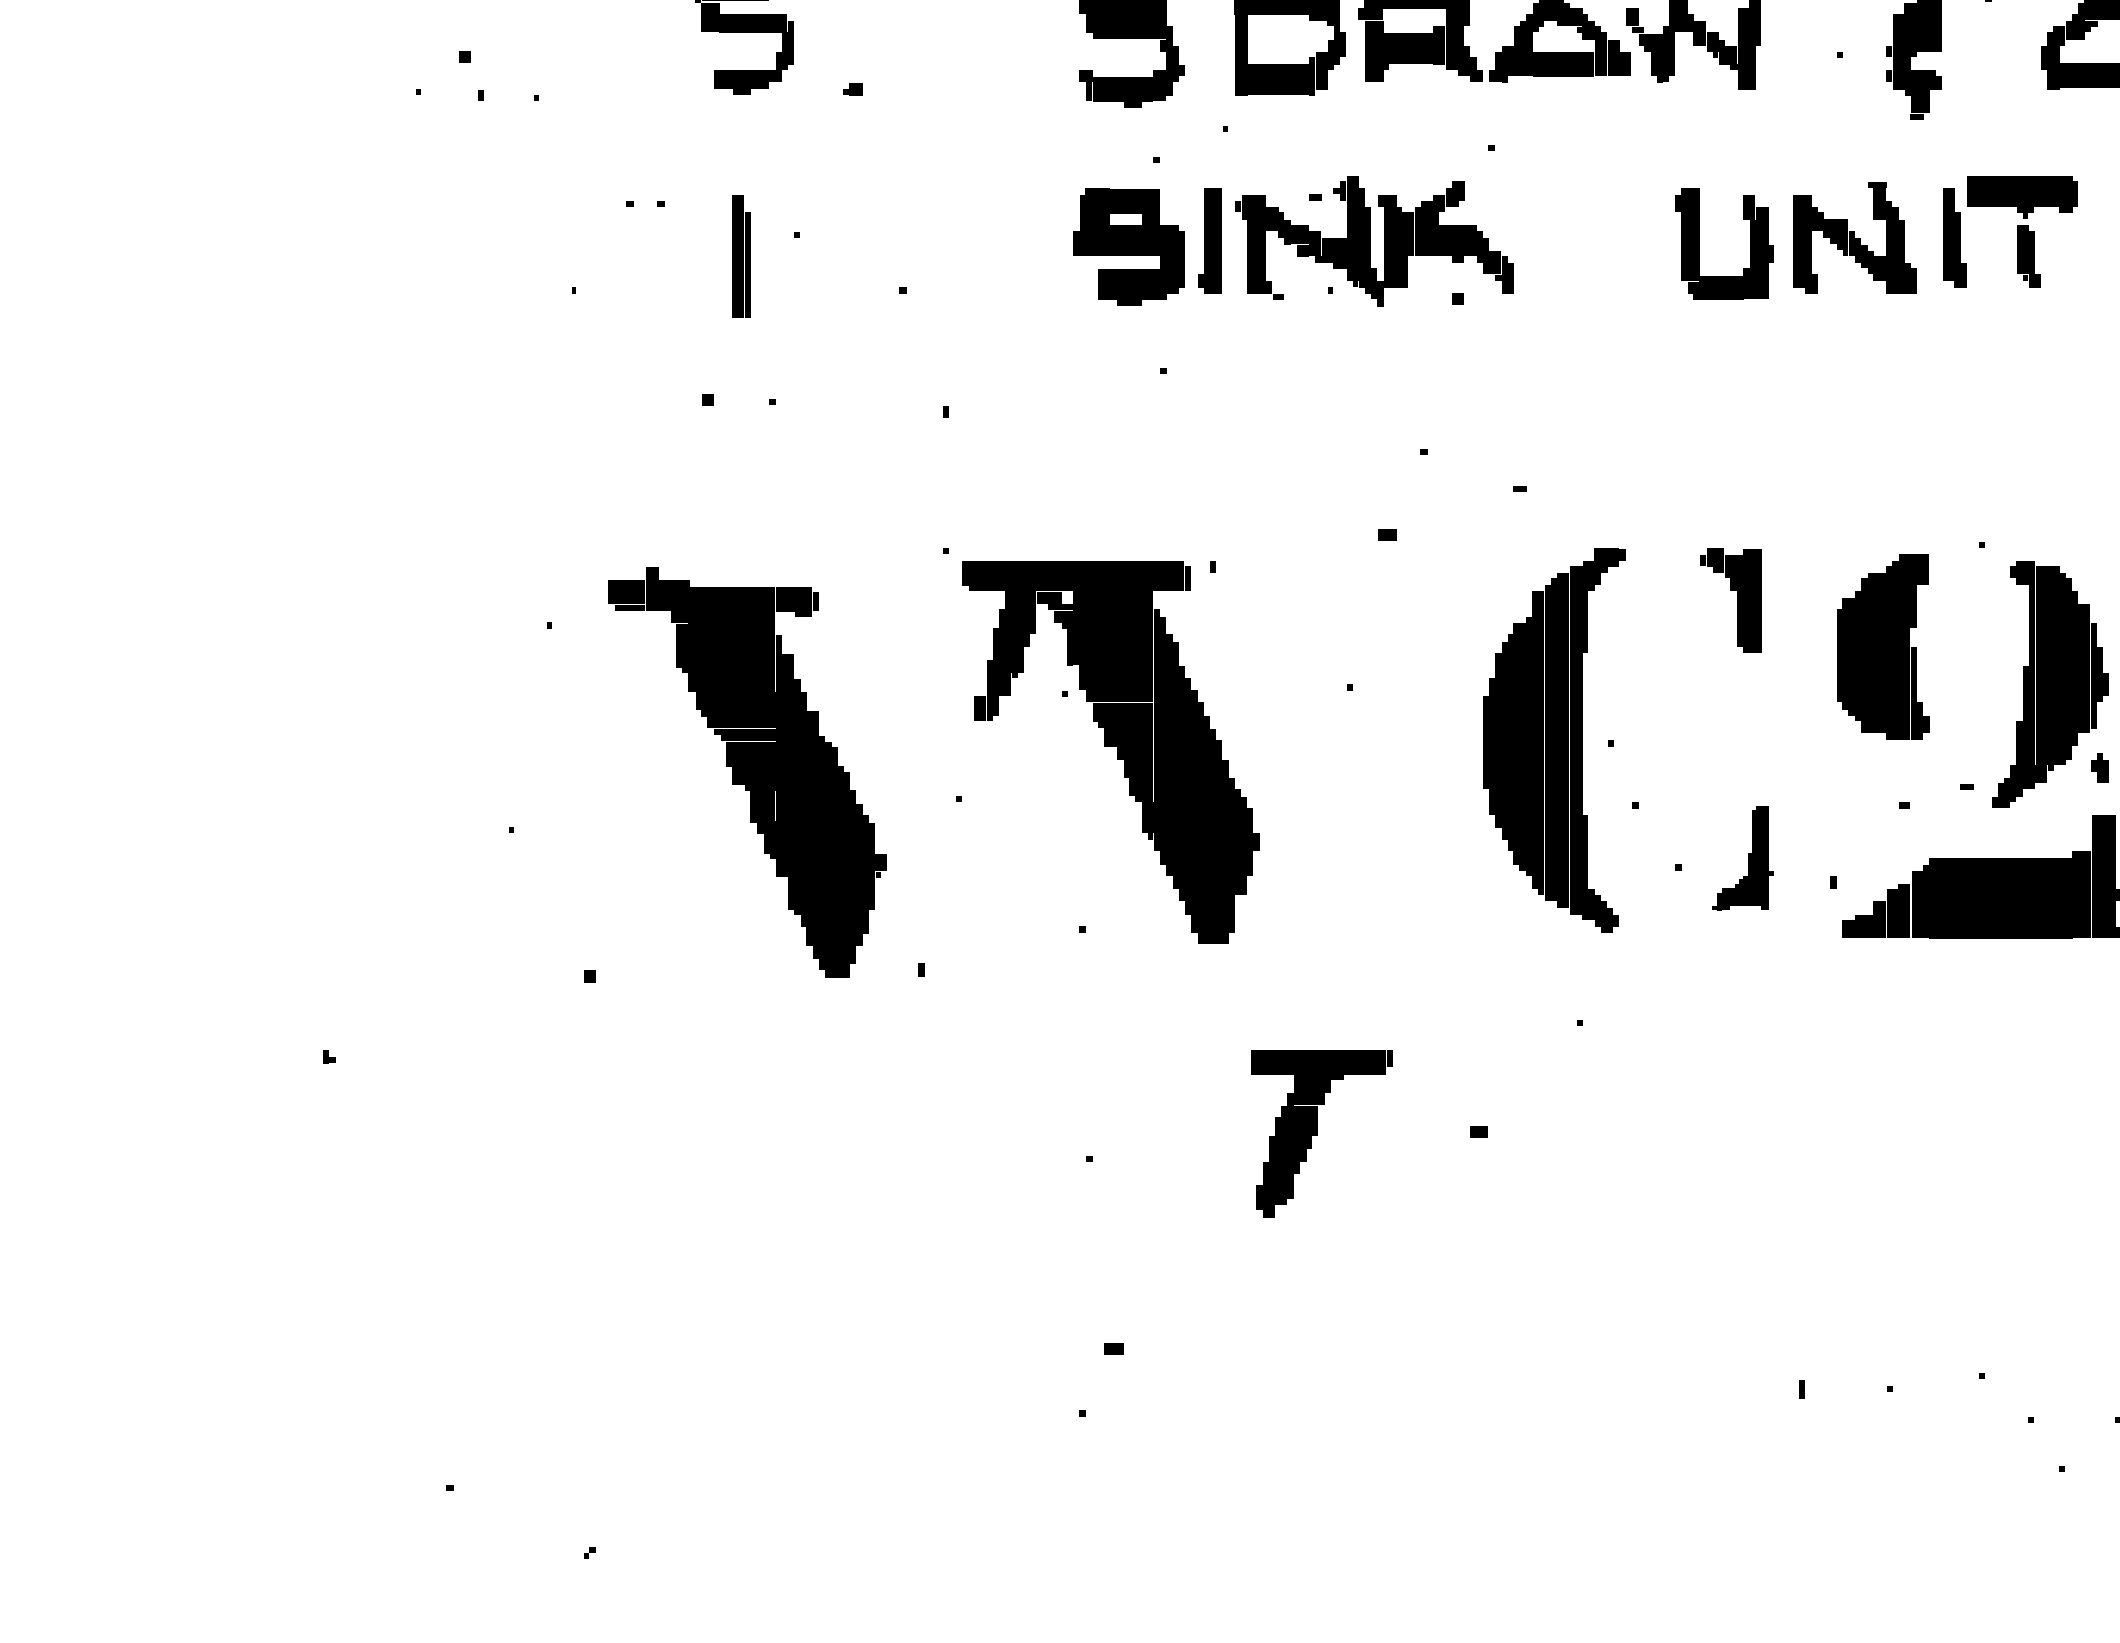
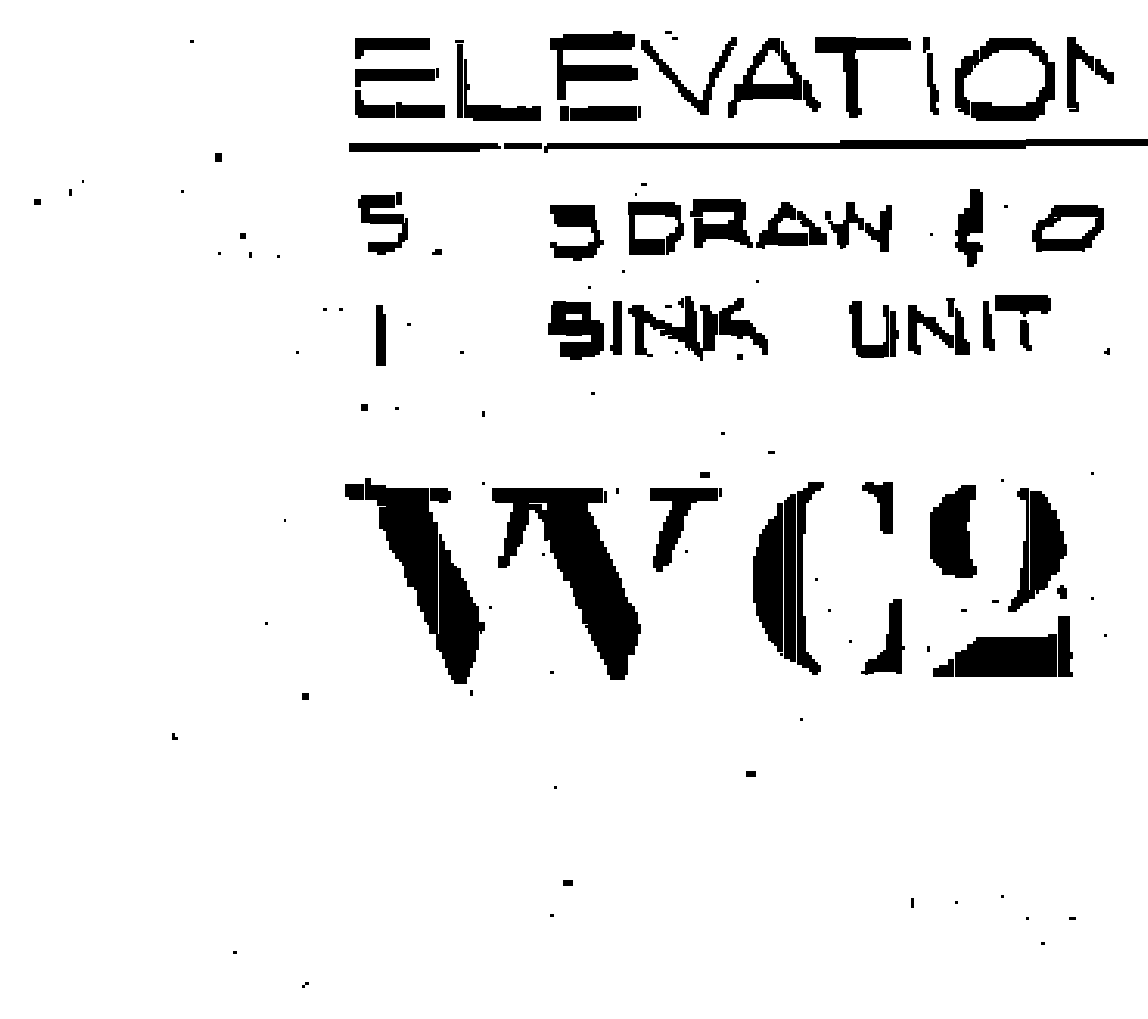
part: (745, 771) -> (414, 580), moved
part: (1741, 857) -> (882, 636), size x1.43
part: (1320, 1132) -> (685, 529), moved

